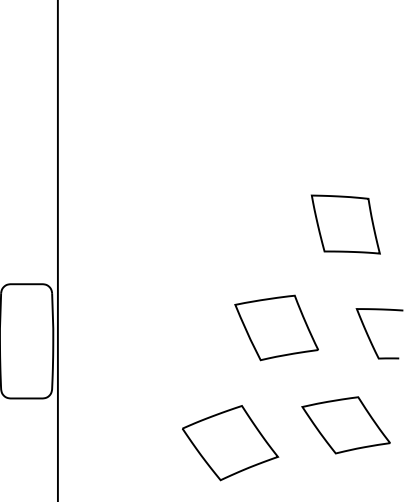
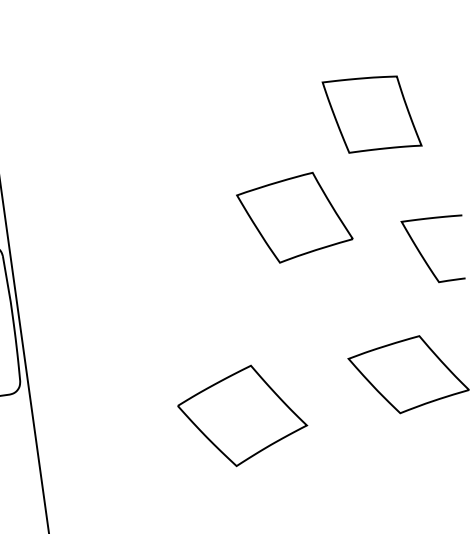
part: (276, 327) -> (294, 217), moved
part: (230, 443) -> (242, 416), moved

